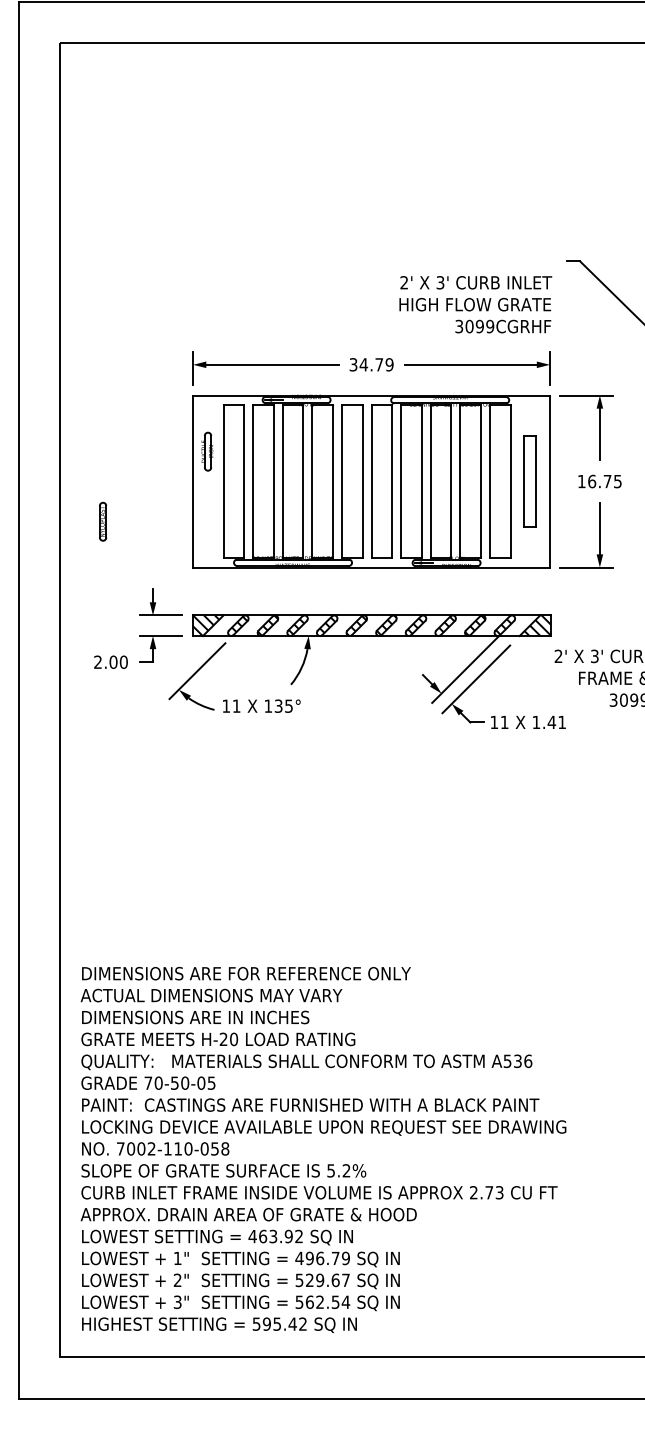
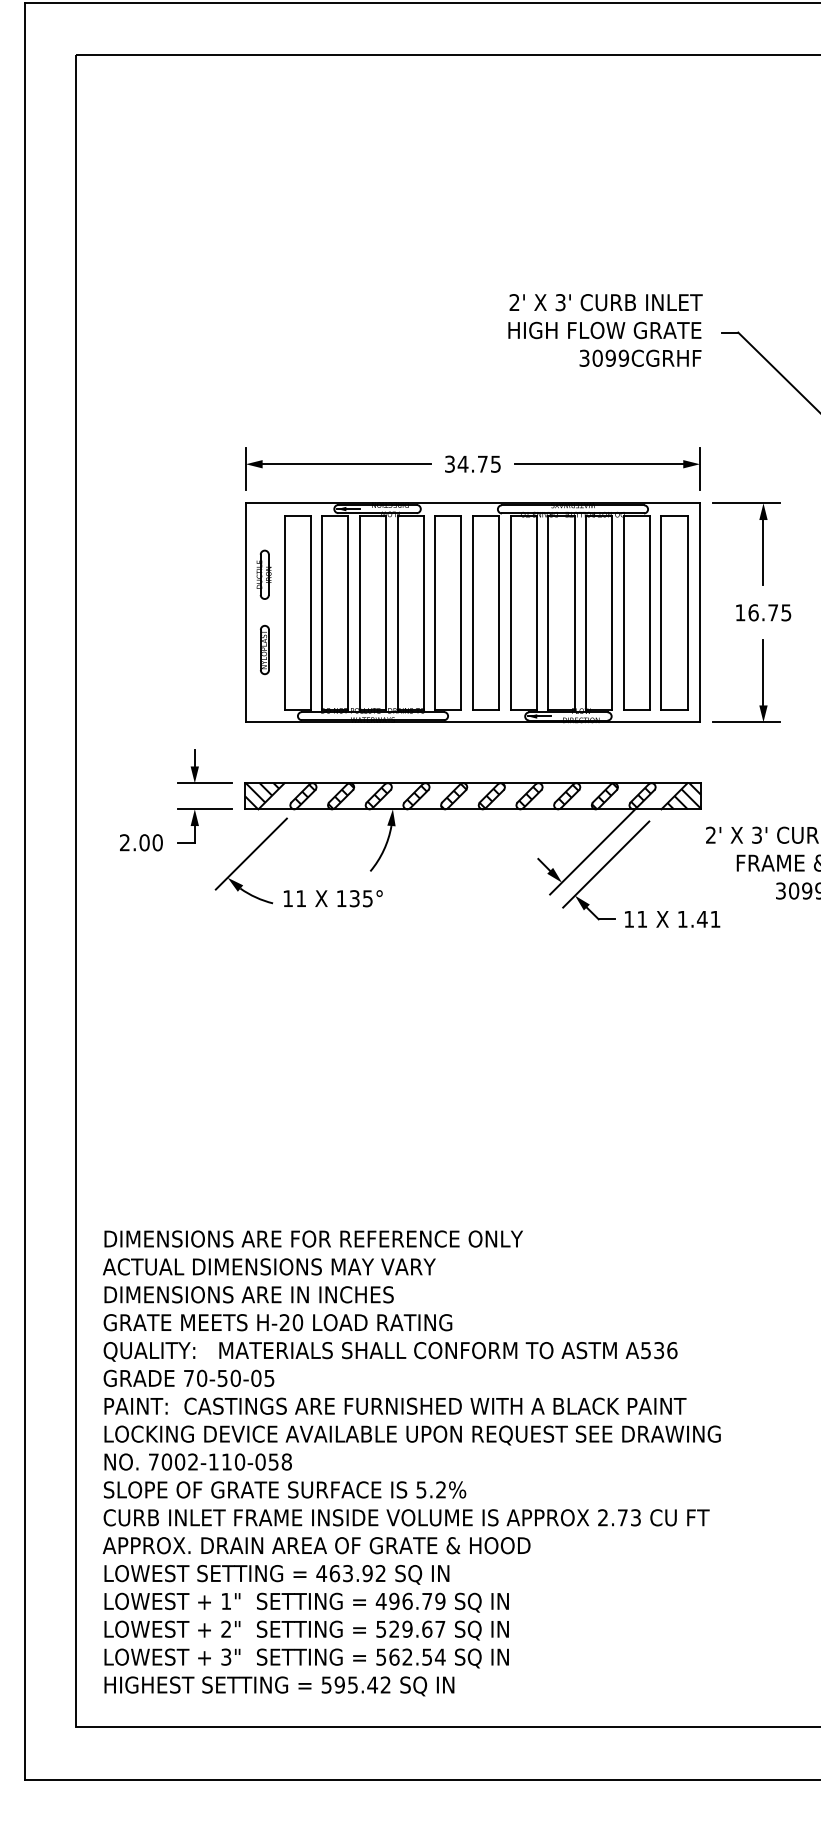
text: (475, 304) -> (605, 330), moved
text: (389, 364) -> (495, 463), 34.79 -> 34.75
part: (529, 481) -> (673, 612), size x1.67
part: (103, 521) -> (265, 649), moved

